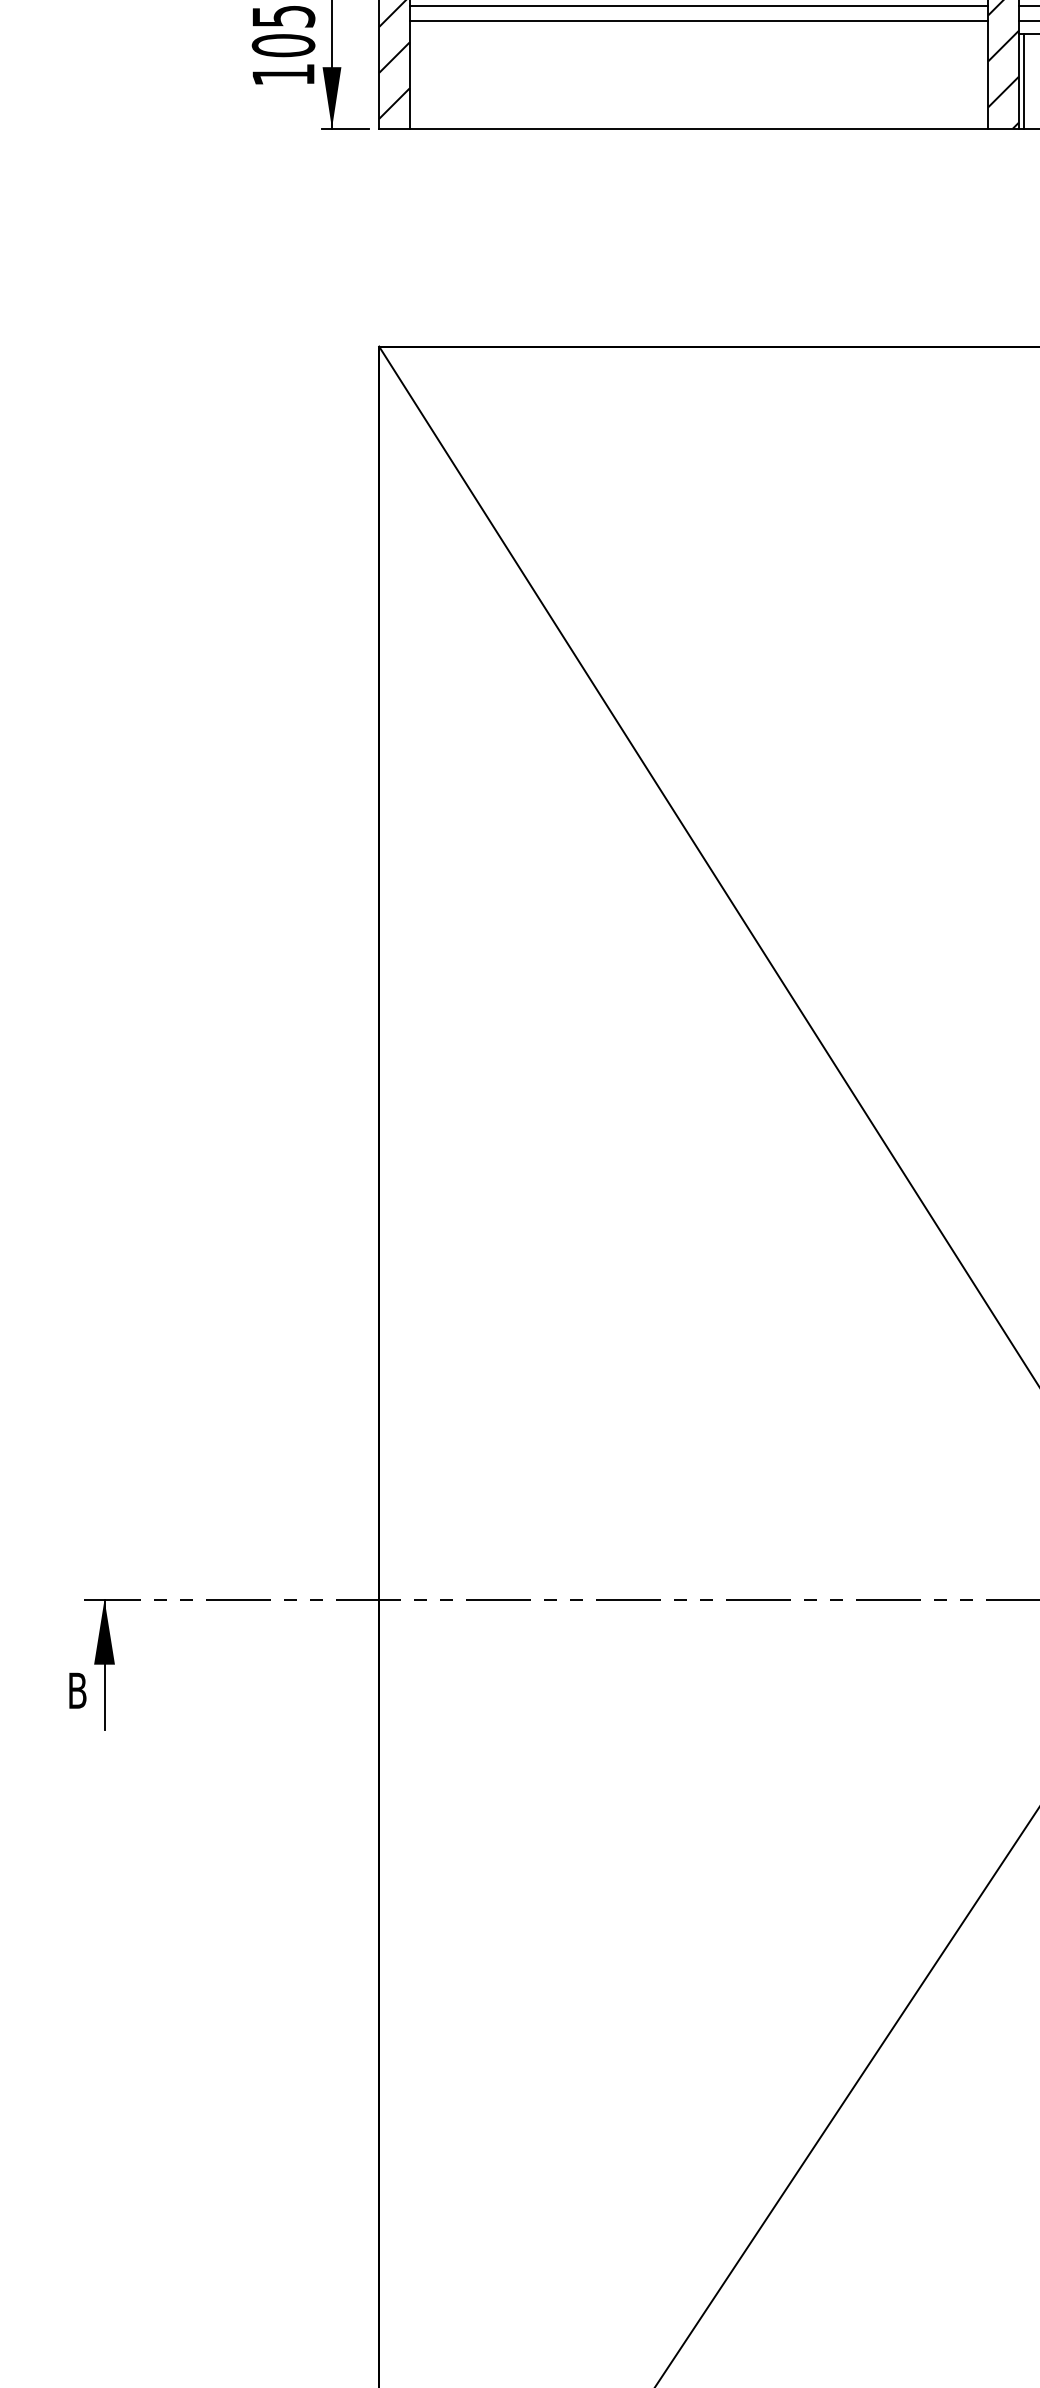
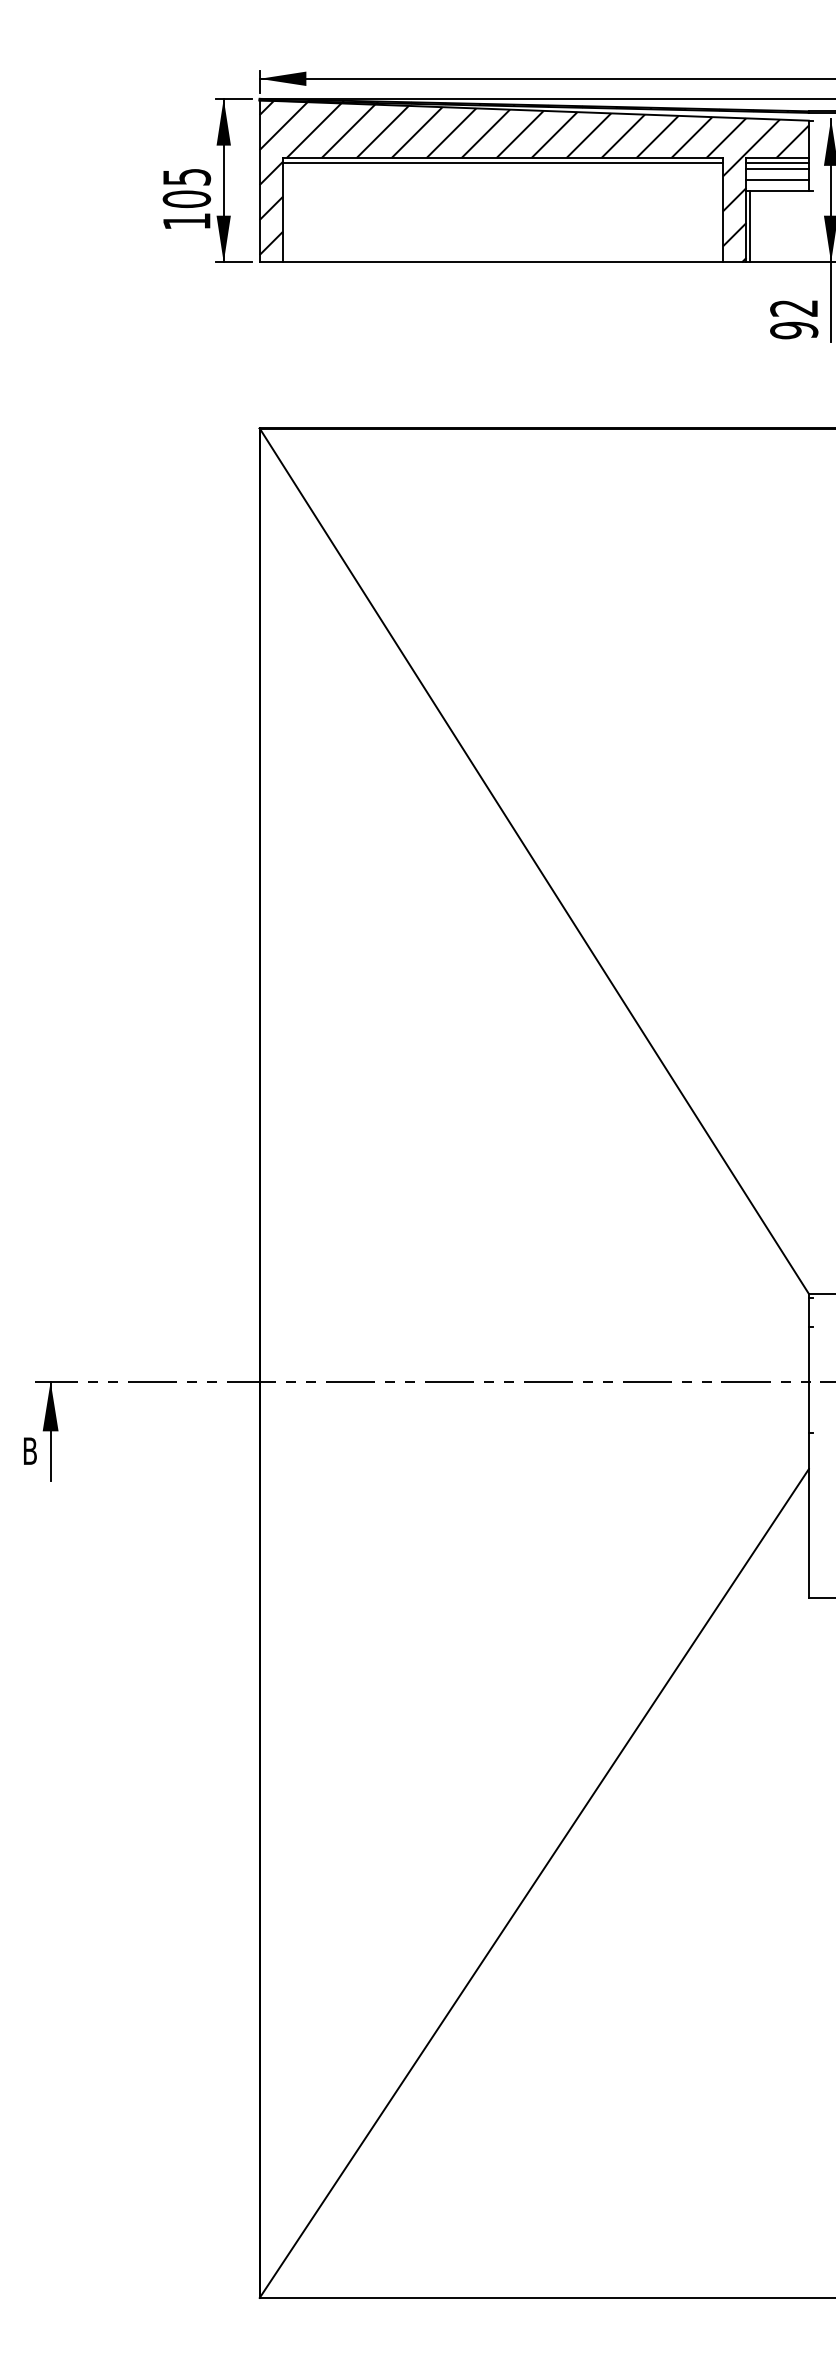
line: (699, 6) -> (503, 169), removed
line: (699, 20) -> (503, 180), removed

